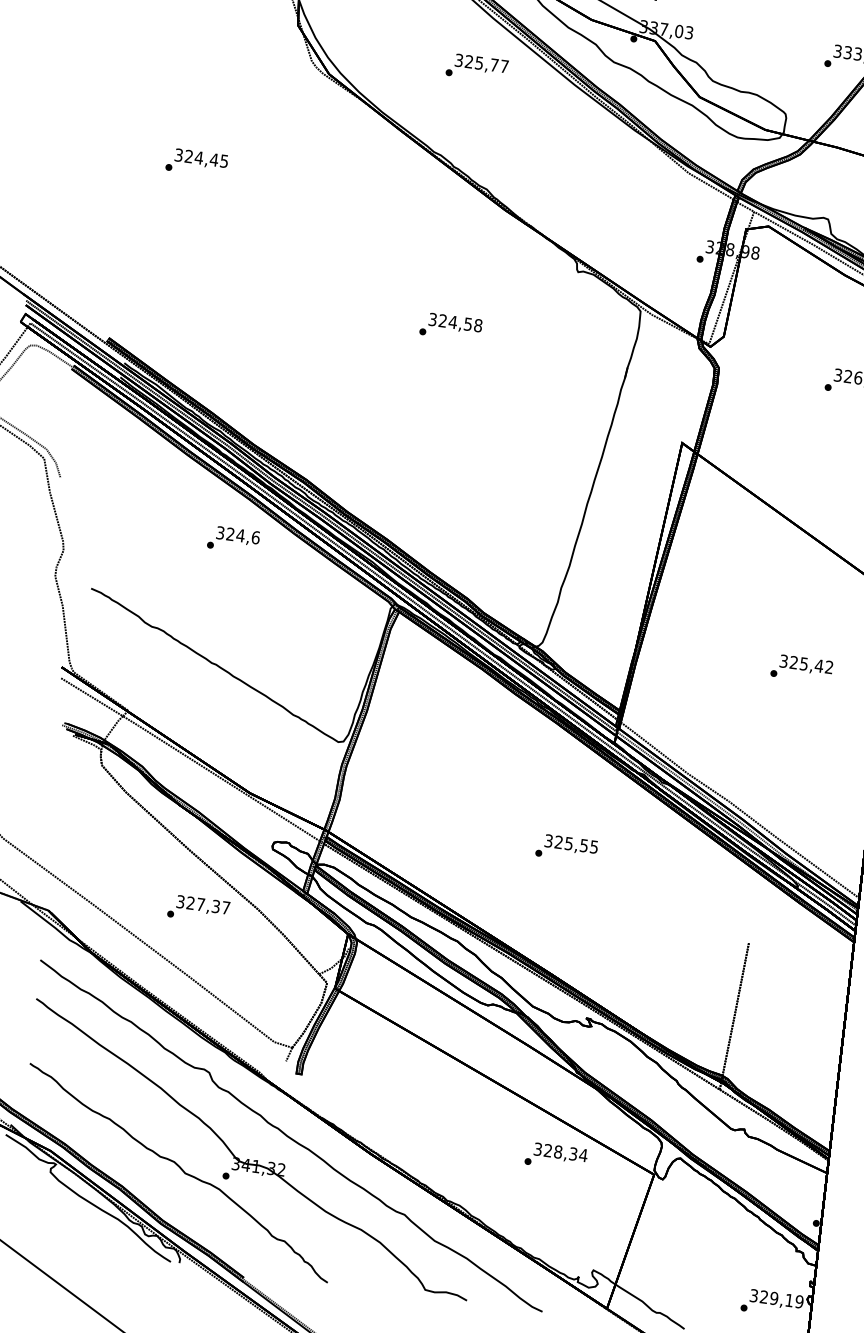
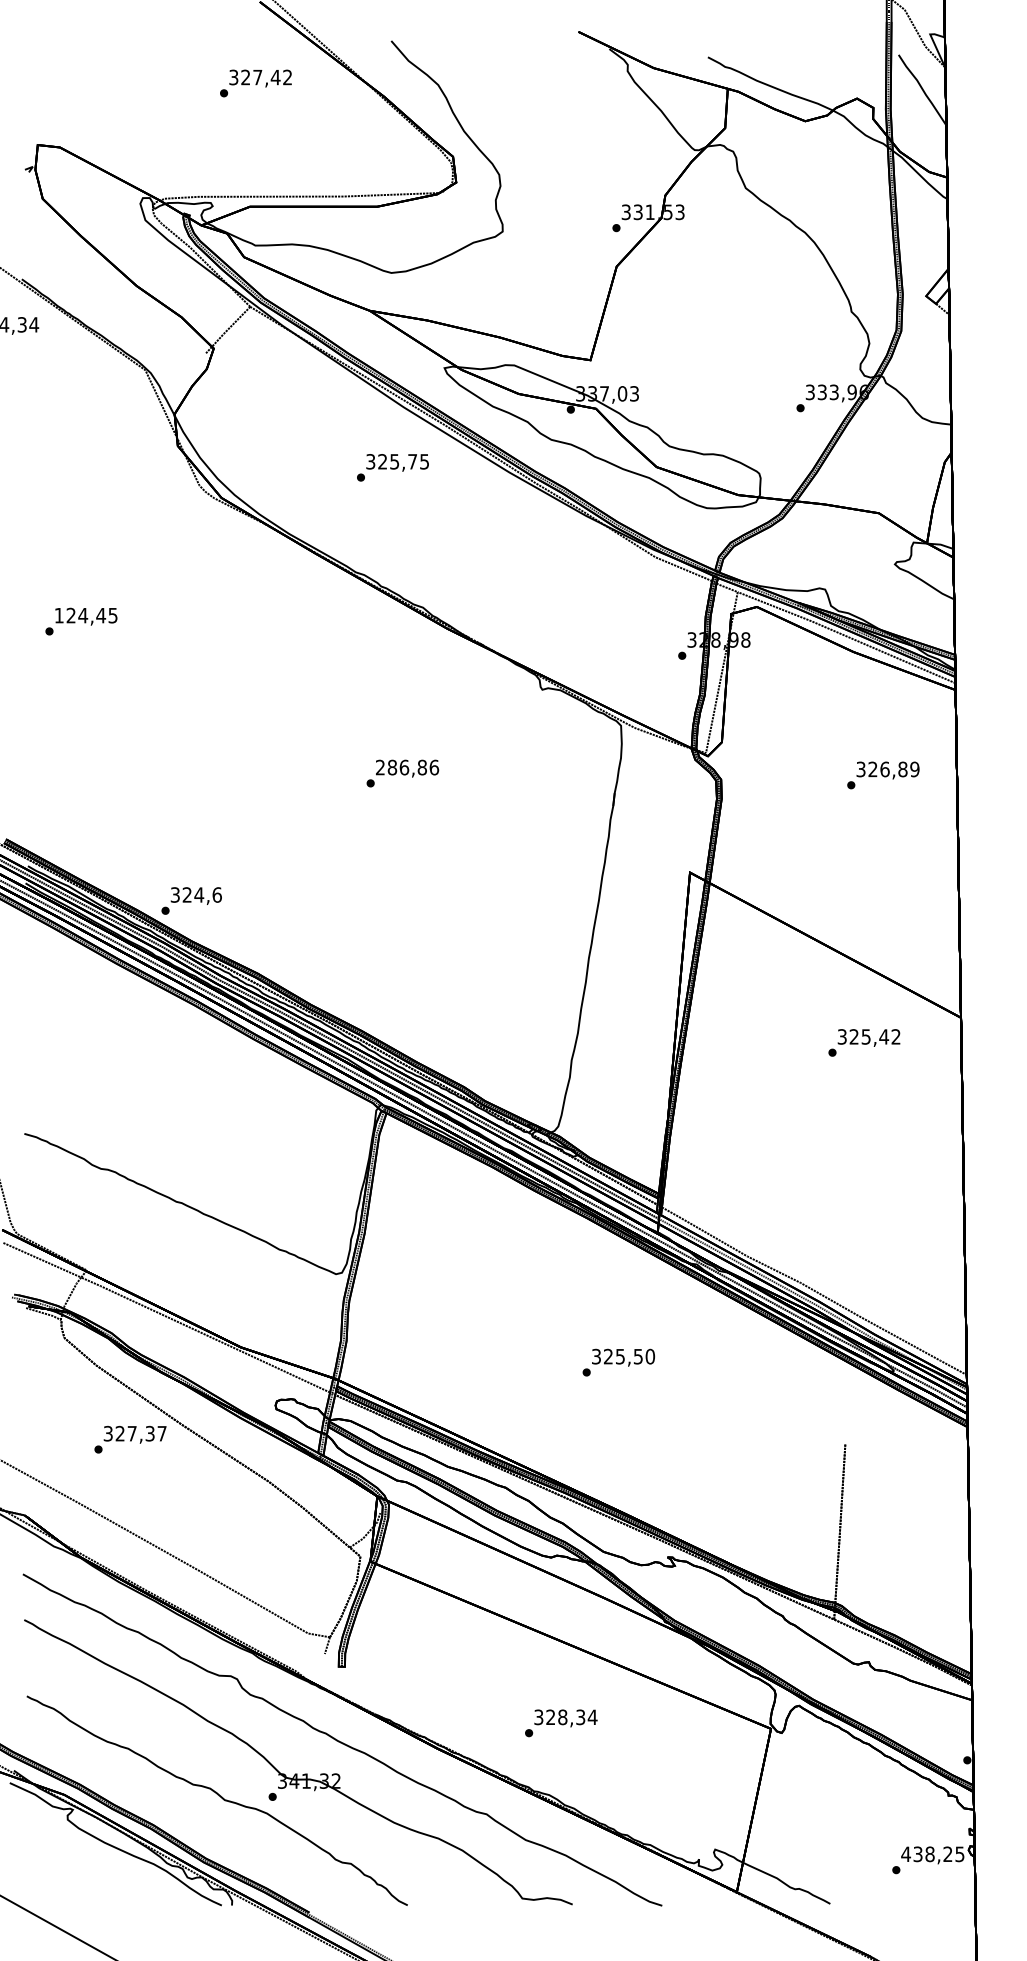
text: (504, 66) -> (424, 461), 325,77 -> 325,75
text: (178, 155) -> (58, 615), 324,45 -> 124,45
text: (455, 322) -> (407, 767), 324,58 -> 286,86
text: (233, 539) -> (191, 900), moved
text: (802, 668) -> (864, 1042), moved
text: (594, 846) -> (650, 1356), 325,55 -> 325,50
text: (198, 909) -> (130, 1439), moved
text: (556, 1157) -> (561, 1723), moved
text: (776, 1298) -> (932, 1854), 329,19 -> 438,25

